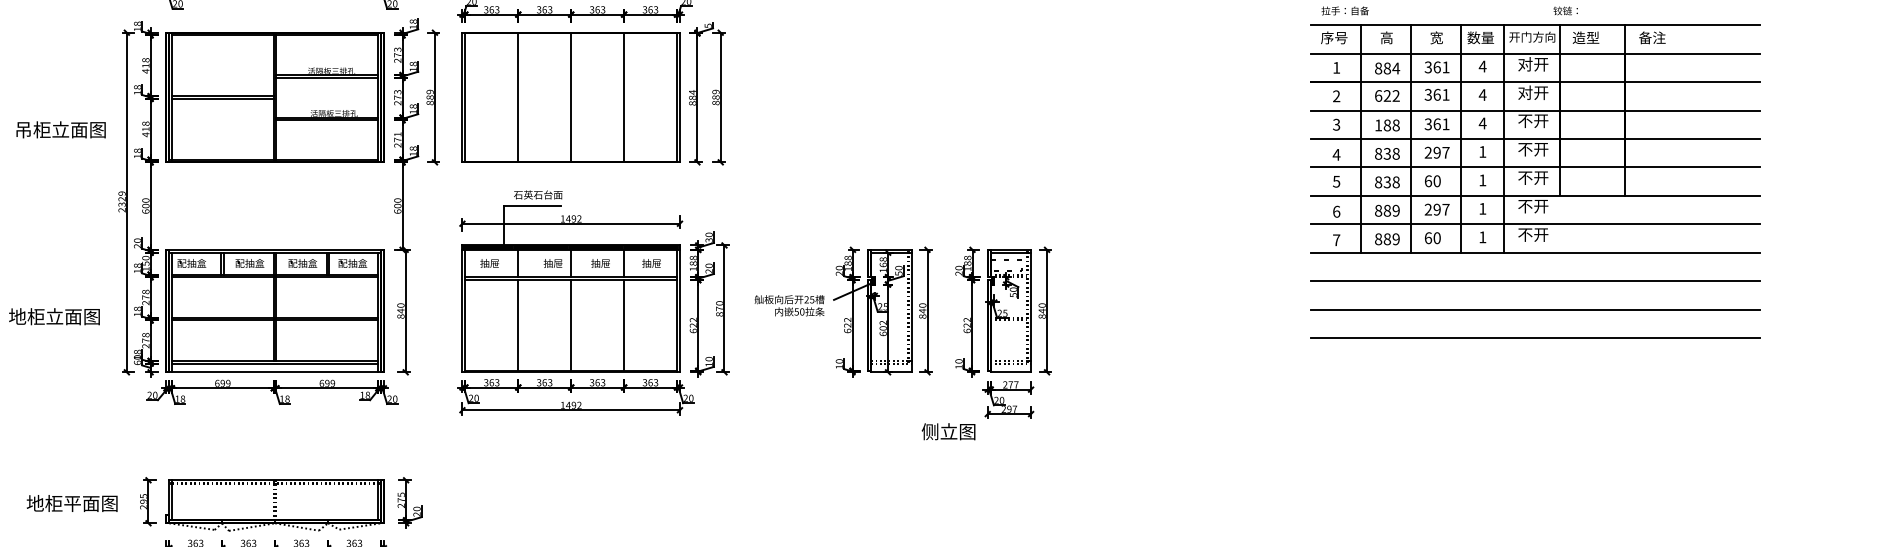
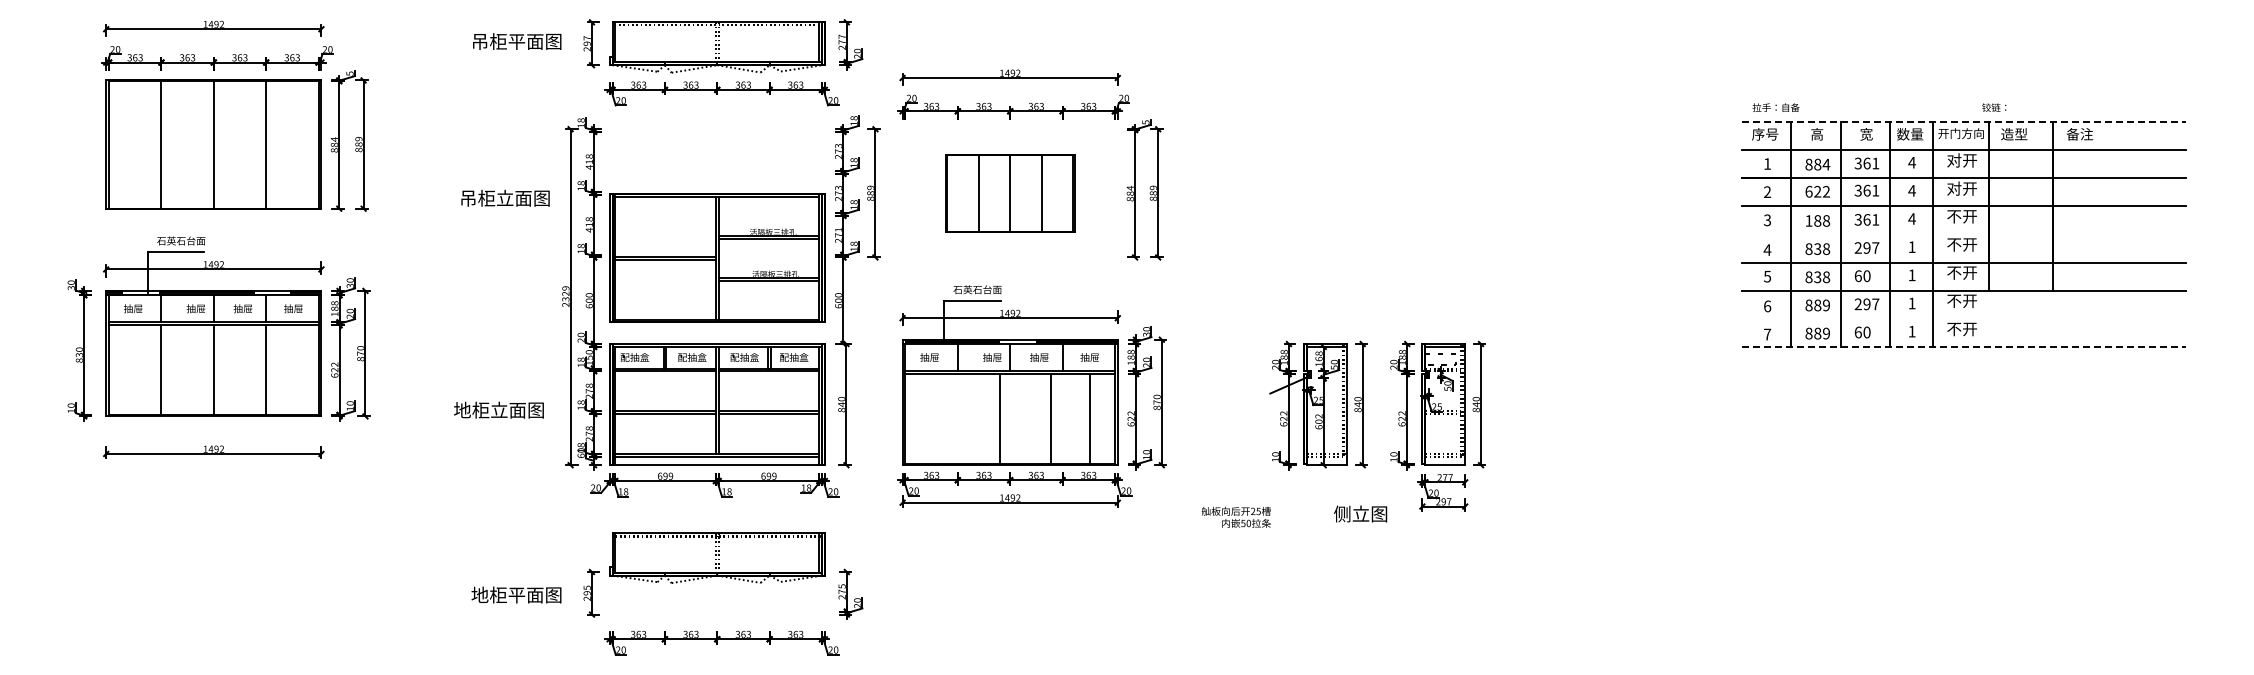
line: (1535, 24) -> (1964, 121), solid -> dashed
part: (275, 96) -> (717, 257), moved
part: (571, 96) -> (1010, 192), size x0.6
text: (61, 129) -> (505, 197), moved
line: (1535, 139) -> (1964, 234), removed
line: (1535, 224) -> (1964, 318), removed
line: (1535, 253) -> (1964, 347), solid -> dashed
line: (1535, 281) -> (1964, 375), removed
text: (788, 304) -> (1235, 516), moved
line: (1535, 309) -> (1964, 403), removed
line: (517, 325) -> (999, 418), moved
line: (571, 325) -> (1051, 418), moved
line: (624, 325) -> (1089, 418), moved
line: (1535, 338) -> (1964, 431), removed
text: (948, 431) -> (1360, 513), moved
part: (275, 505) -> (717, 557), moved

